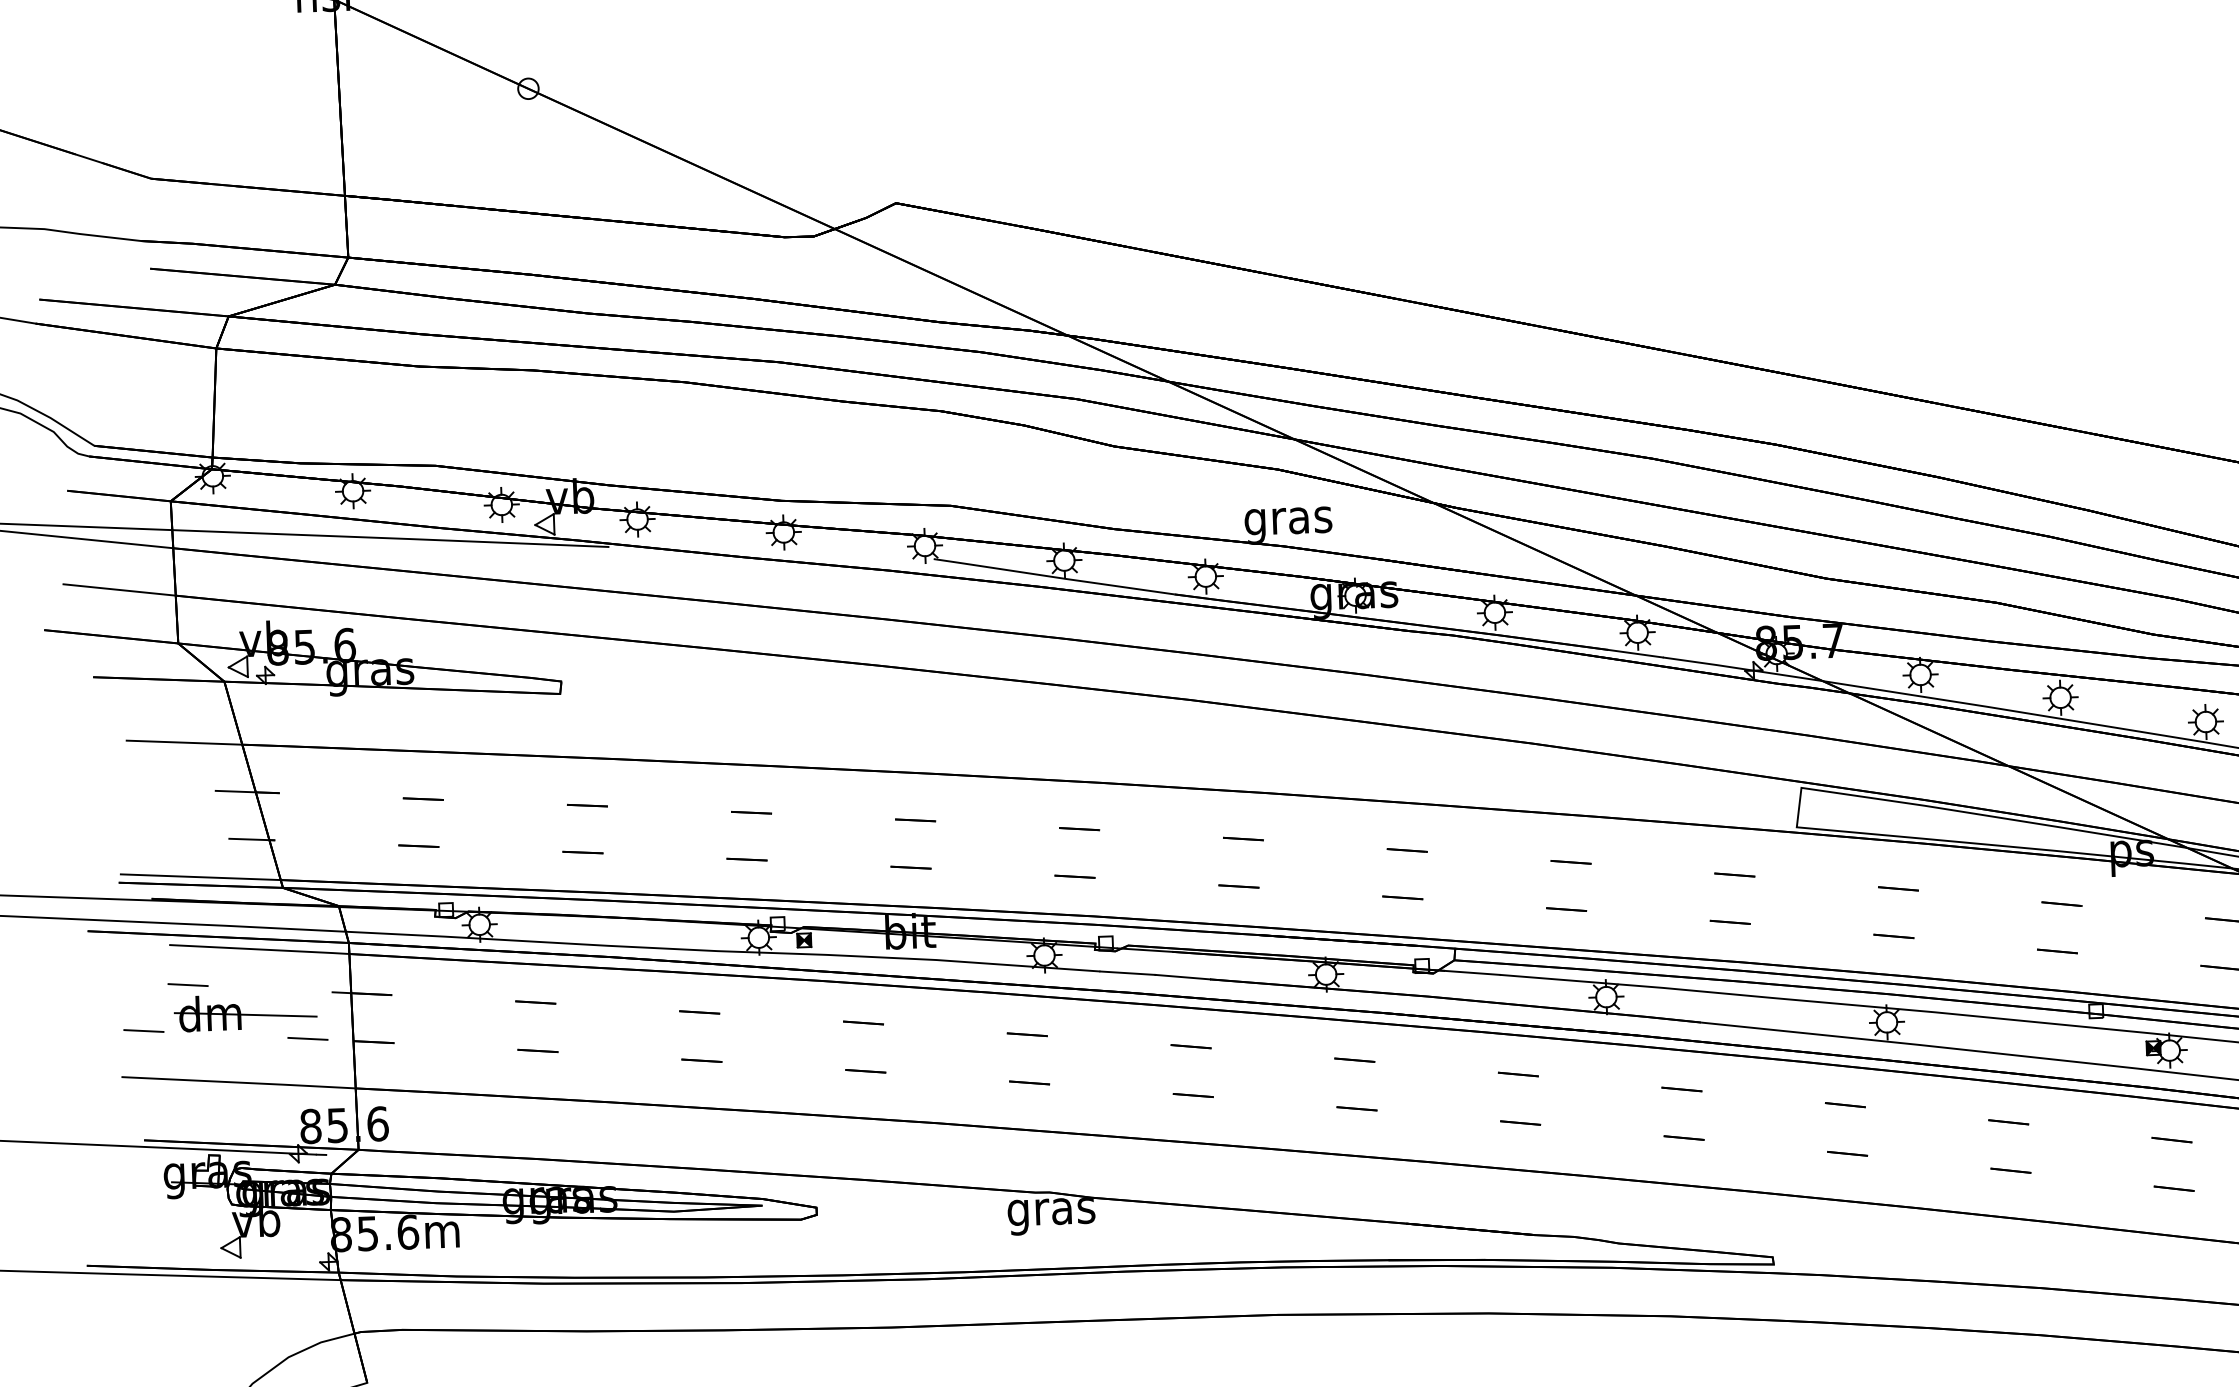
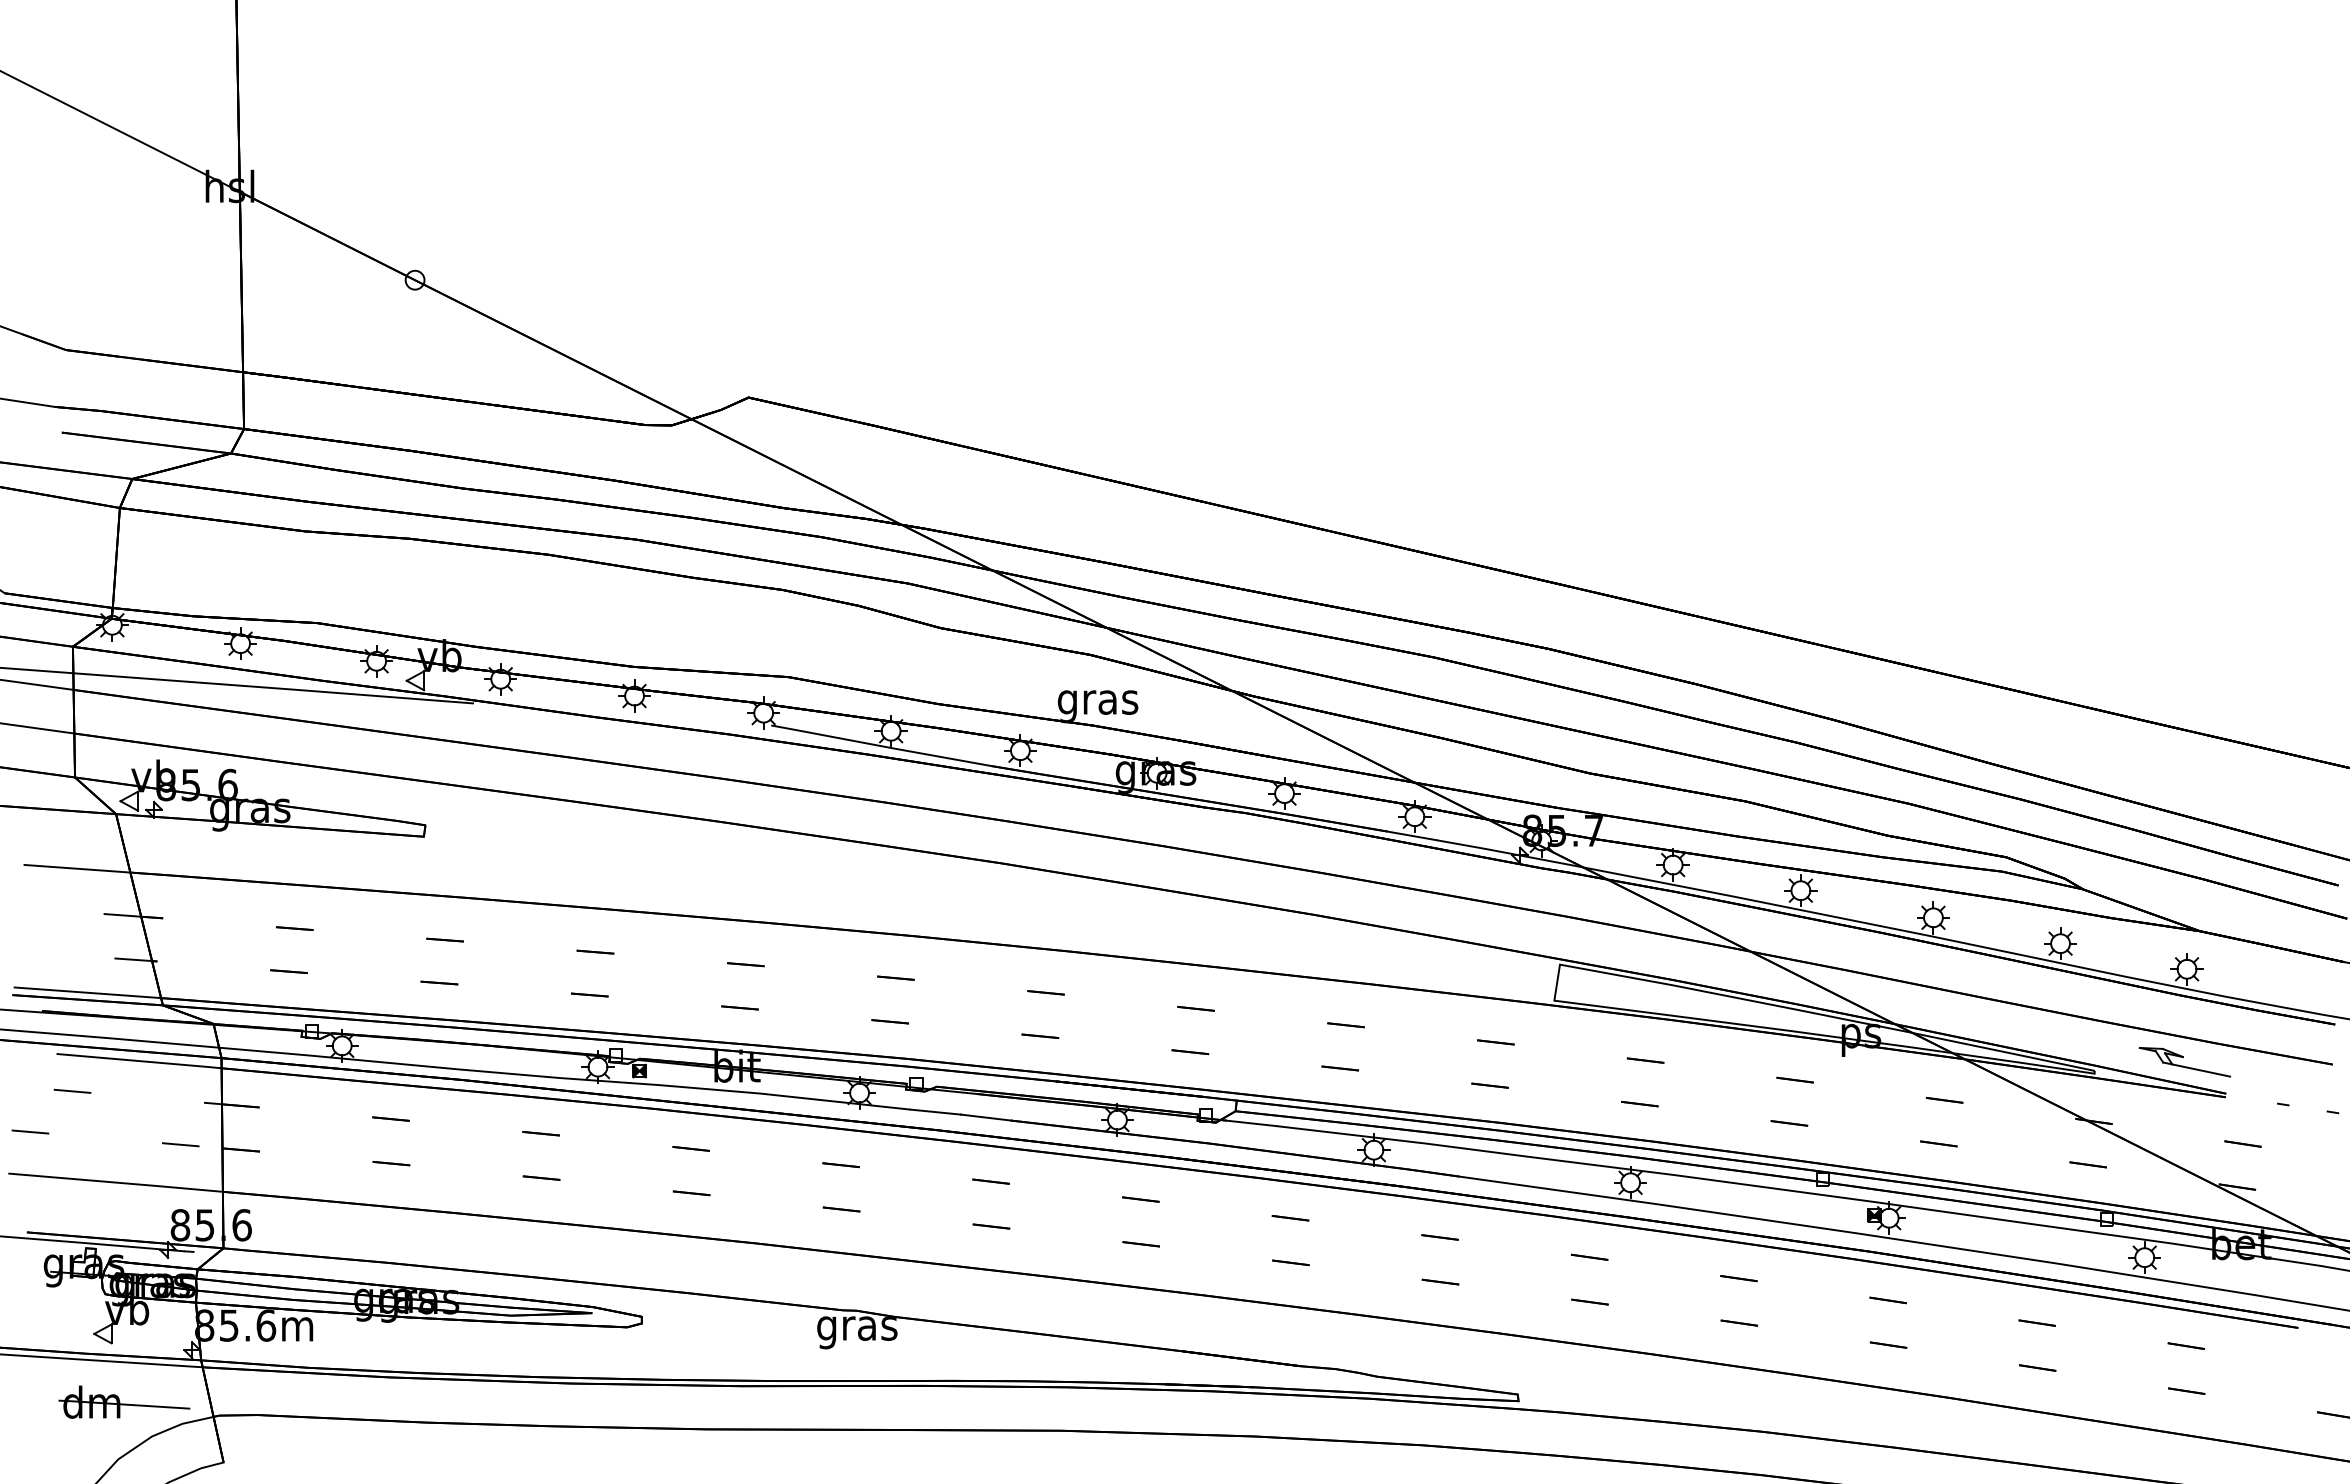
part: (245, 1011) -> (124, 1401), moved

